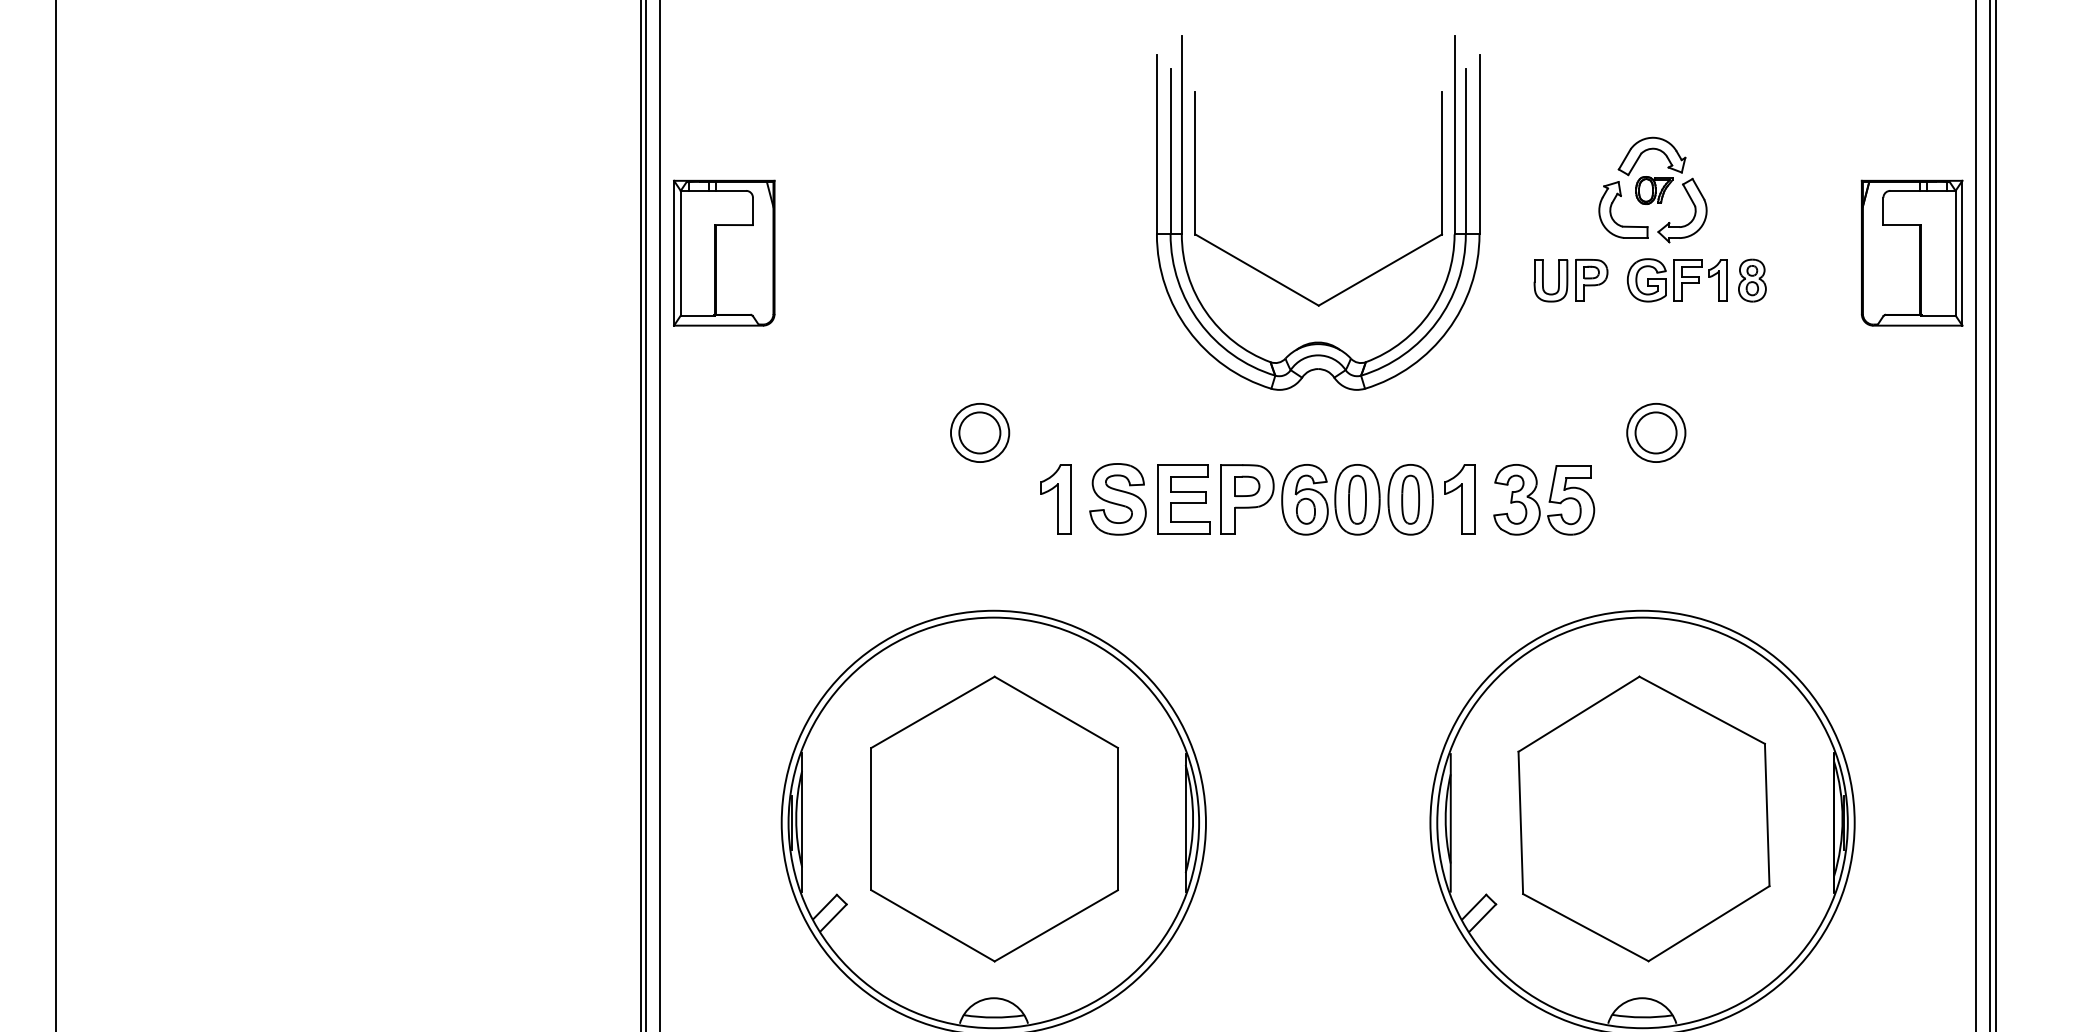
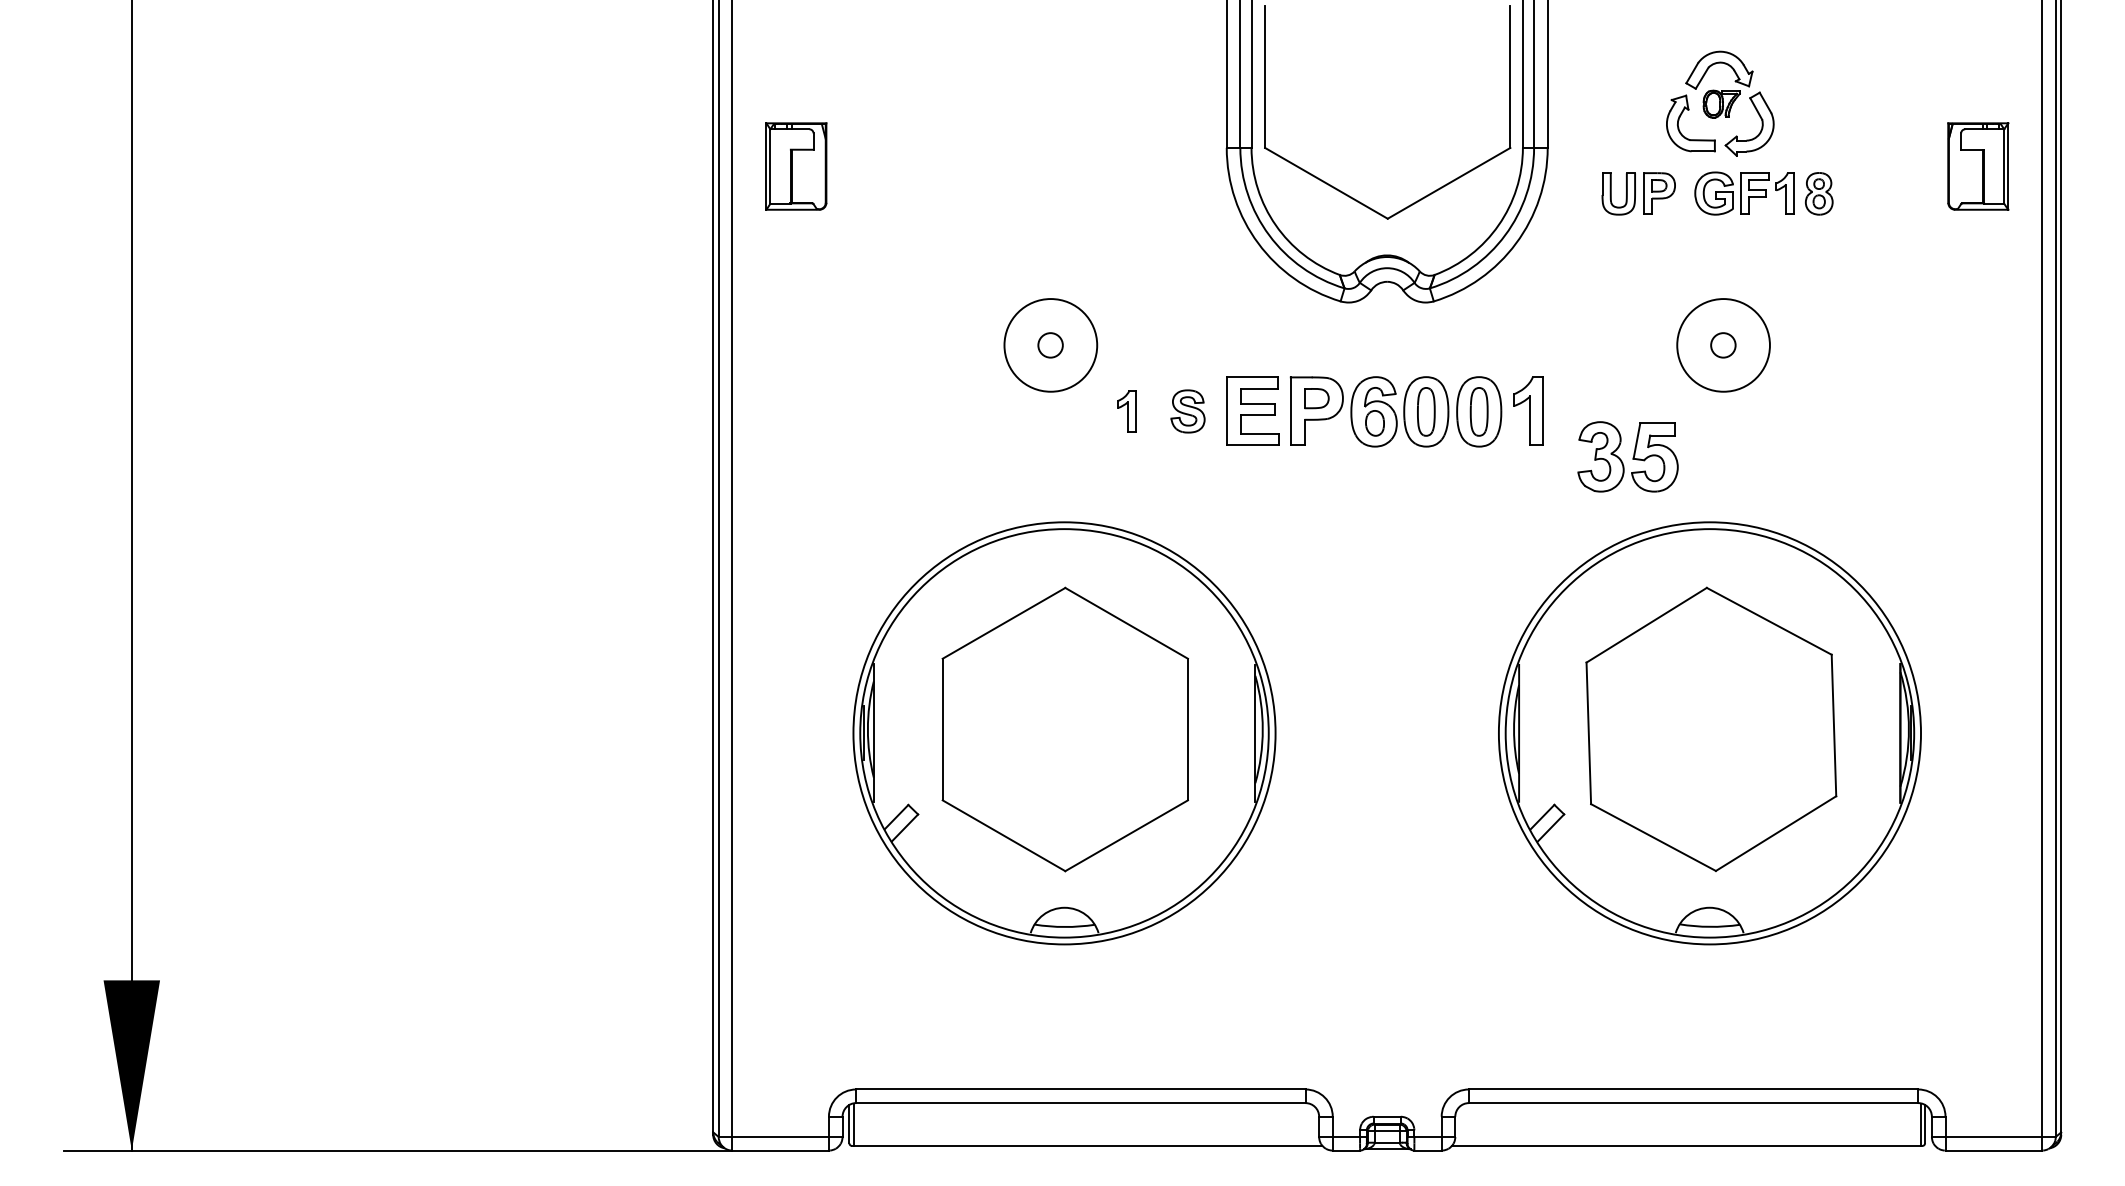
part: (724, 253) -> (796, 166), size x0.6
part: (1912, 253) -> (1978, 166), size x0.6
circle: (979, 432) -> (1050, 344), size x0.6
circle: (1655, 432) -> (1722, 344), size x0.6
circle: (979, 433) -> (1050, 345), size x1.6
circle: (1656, 433) -> (1723, 345), size x1.6
part: (1056, 498) -> (1126, 410), size x0.6
part: (1117, 499) -> (1187, 411), size x0.6
part: (1543, 499) -> (1627, 456), moved

